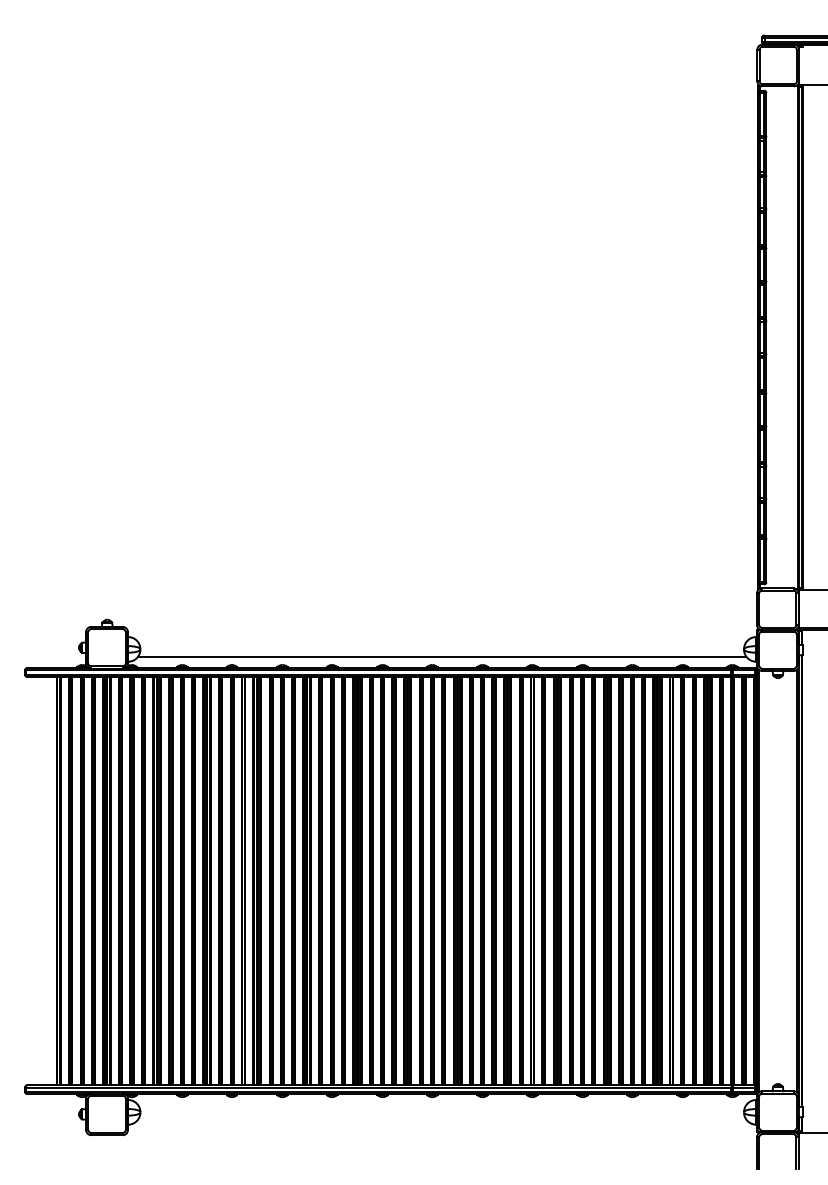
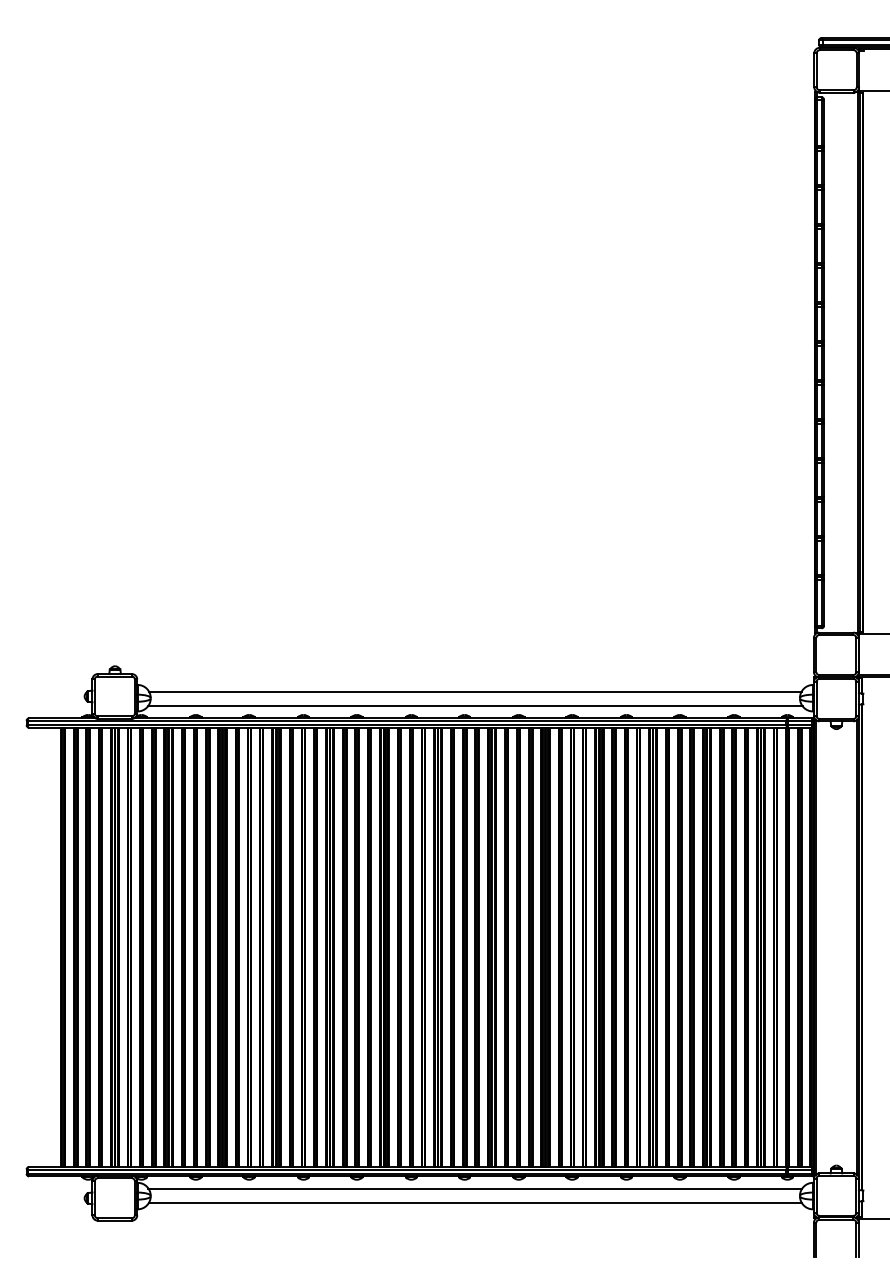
line: (441, 643) -> (474, 691), added
line: (442, 1105) -> (475, 1188), added
line: (441, 1118) -> (474, 1202), added

